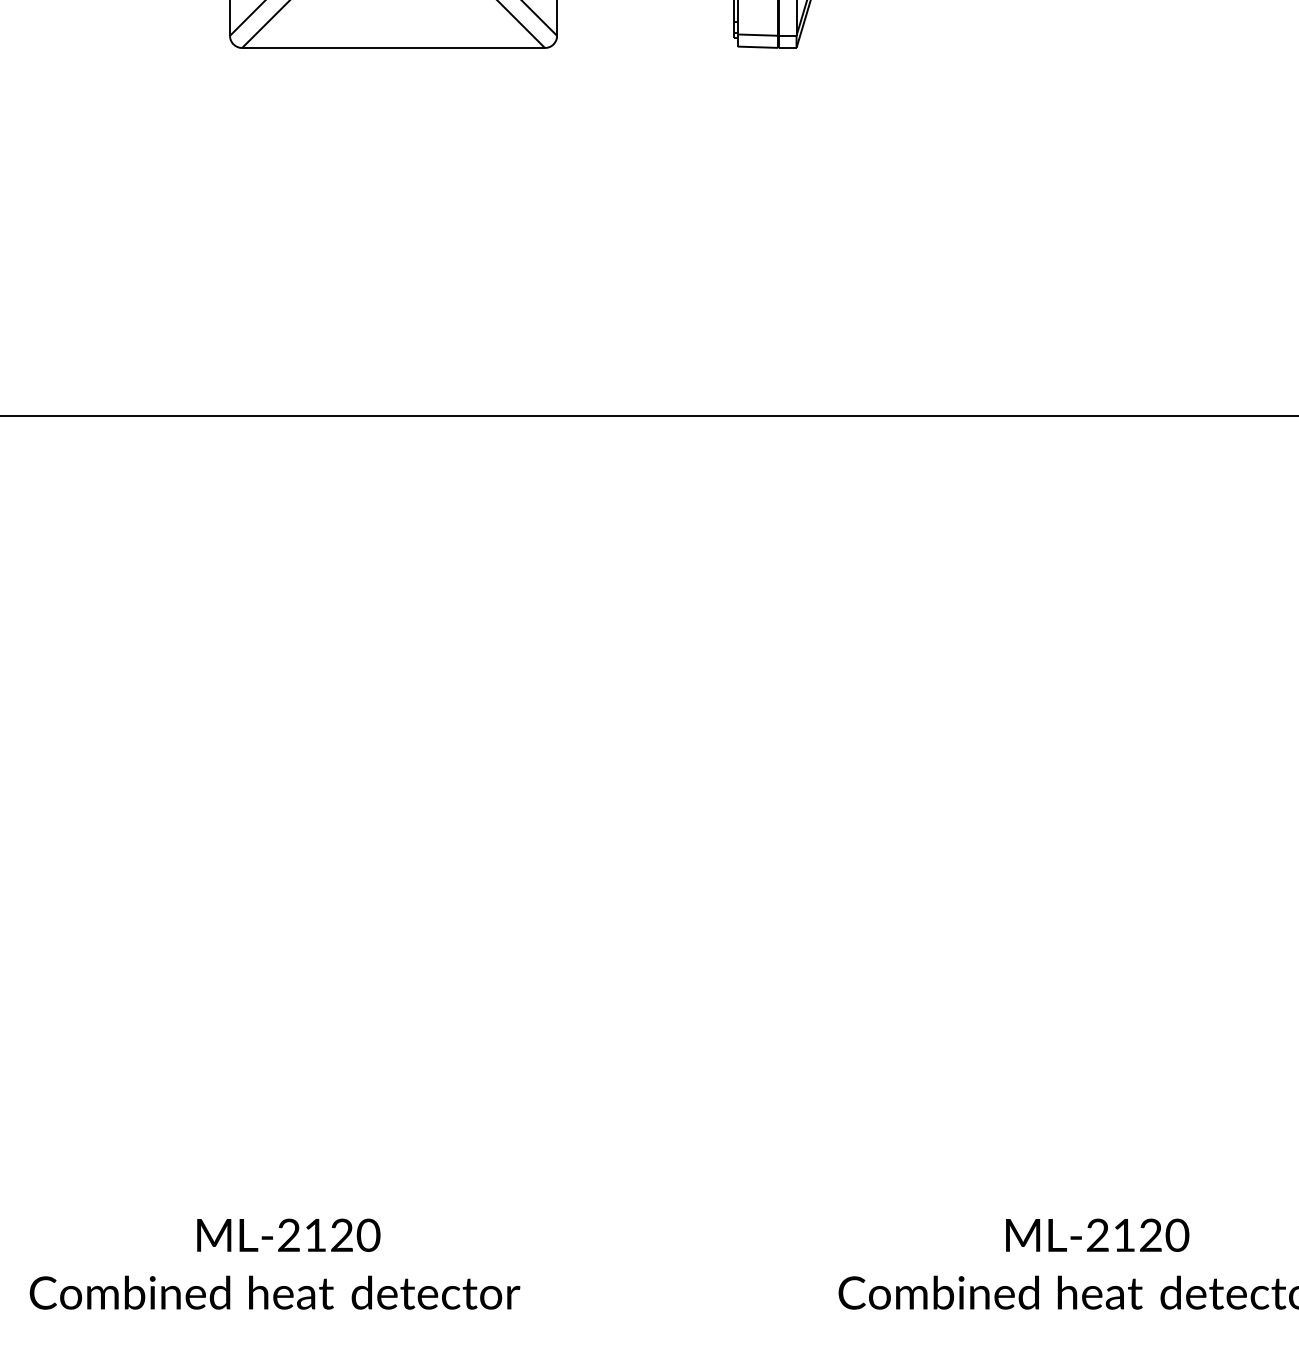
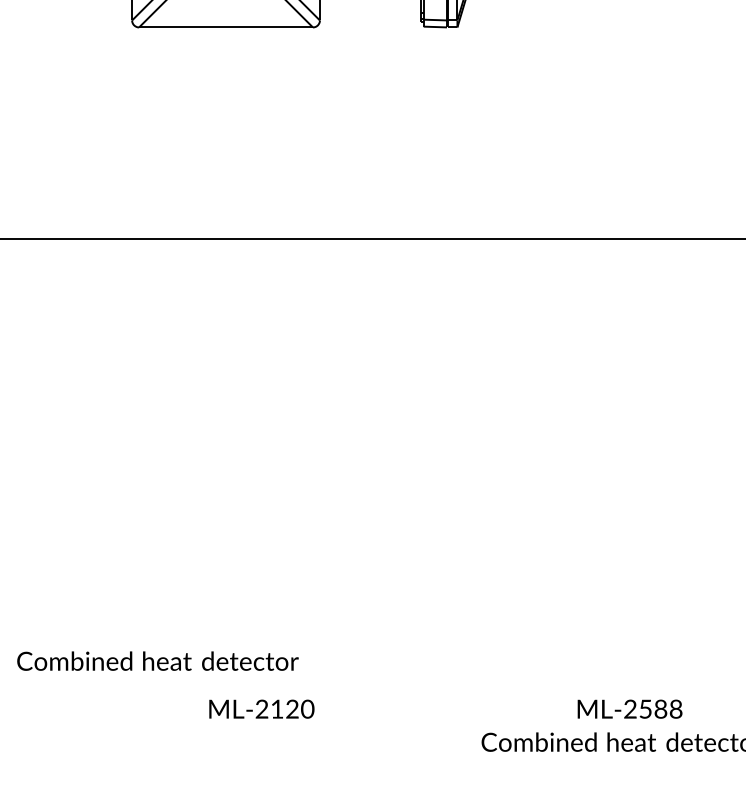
text: (288, 1234) -> (261, 708), moved
text: (1150, 1234) -> (660, 708), ML-2120 -> ML-2588
text: (274, 1291) -> (157, 660), moved

